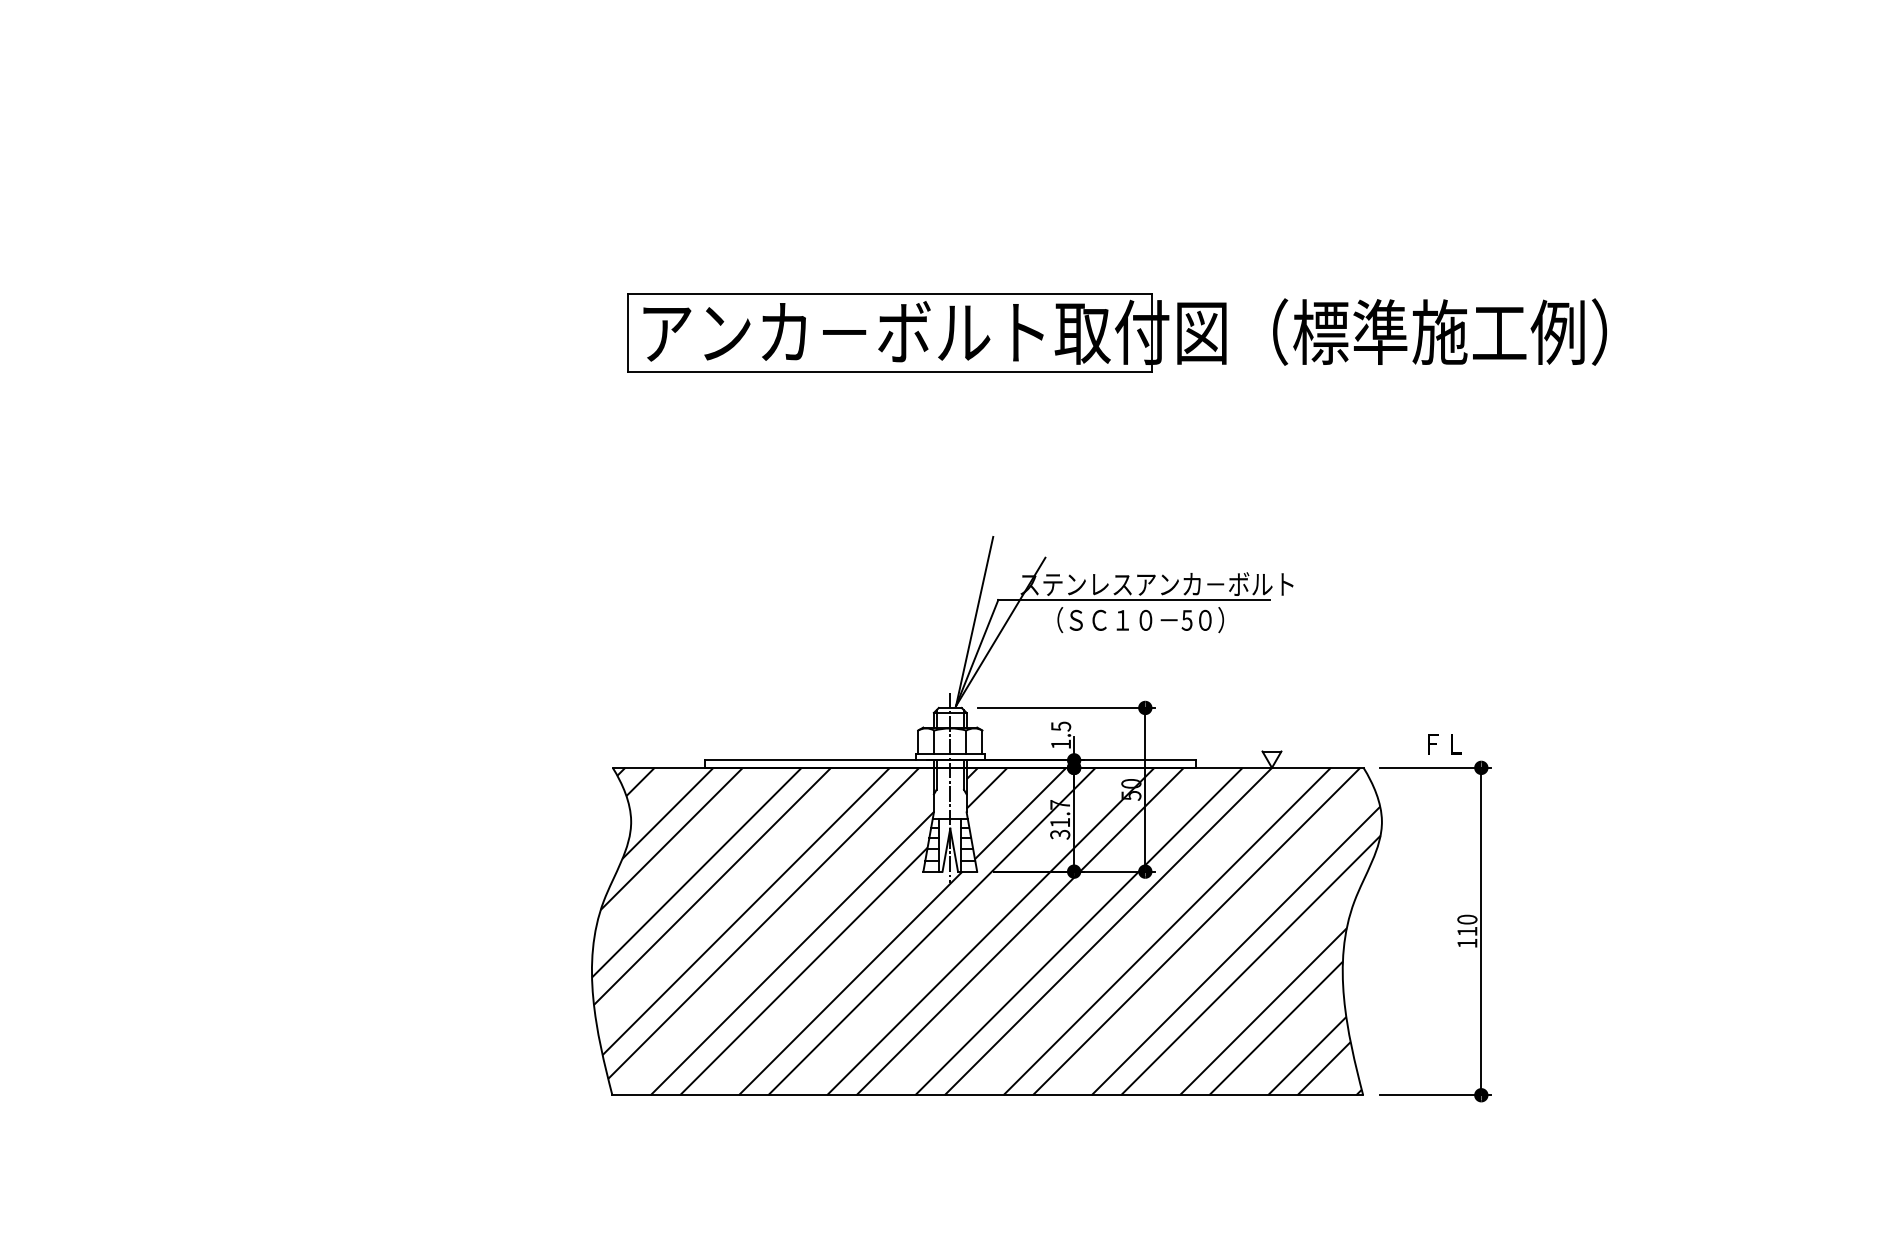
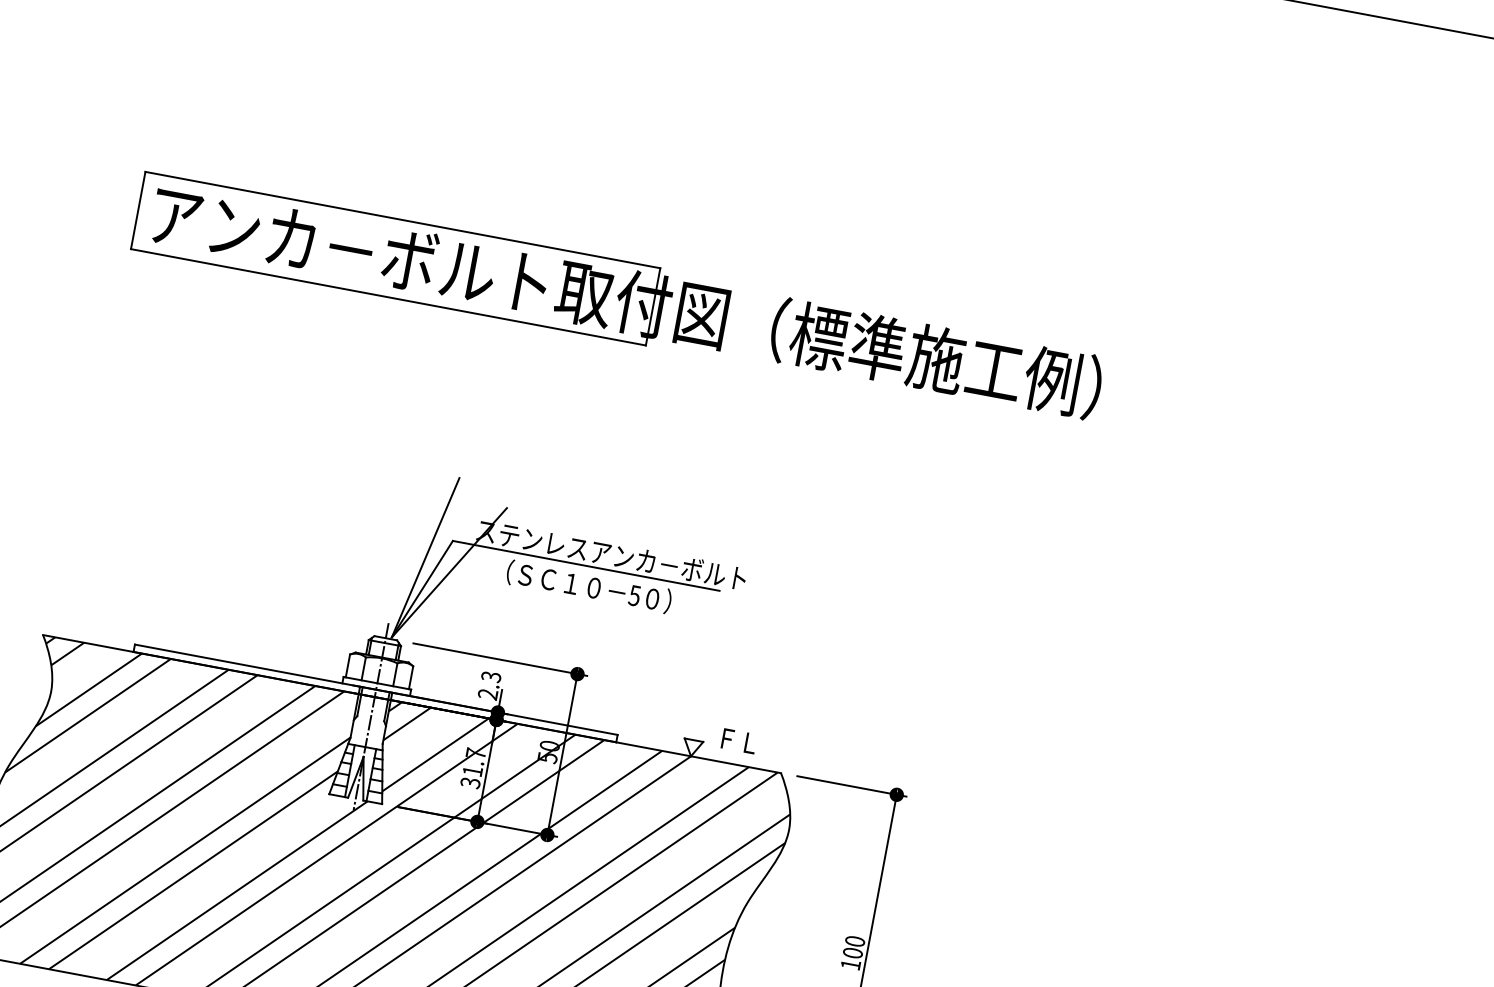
text: (1060, 735) -> (489, 685), 1.5 -> 2.3
text: (1444, 744) -> (739, 741), moved
text: (1467, 931) -> (853, 953), 110 -> 100

